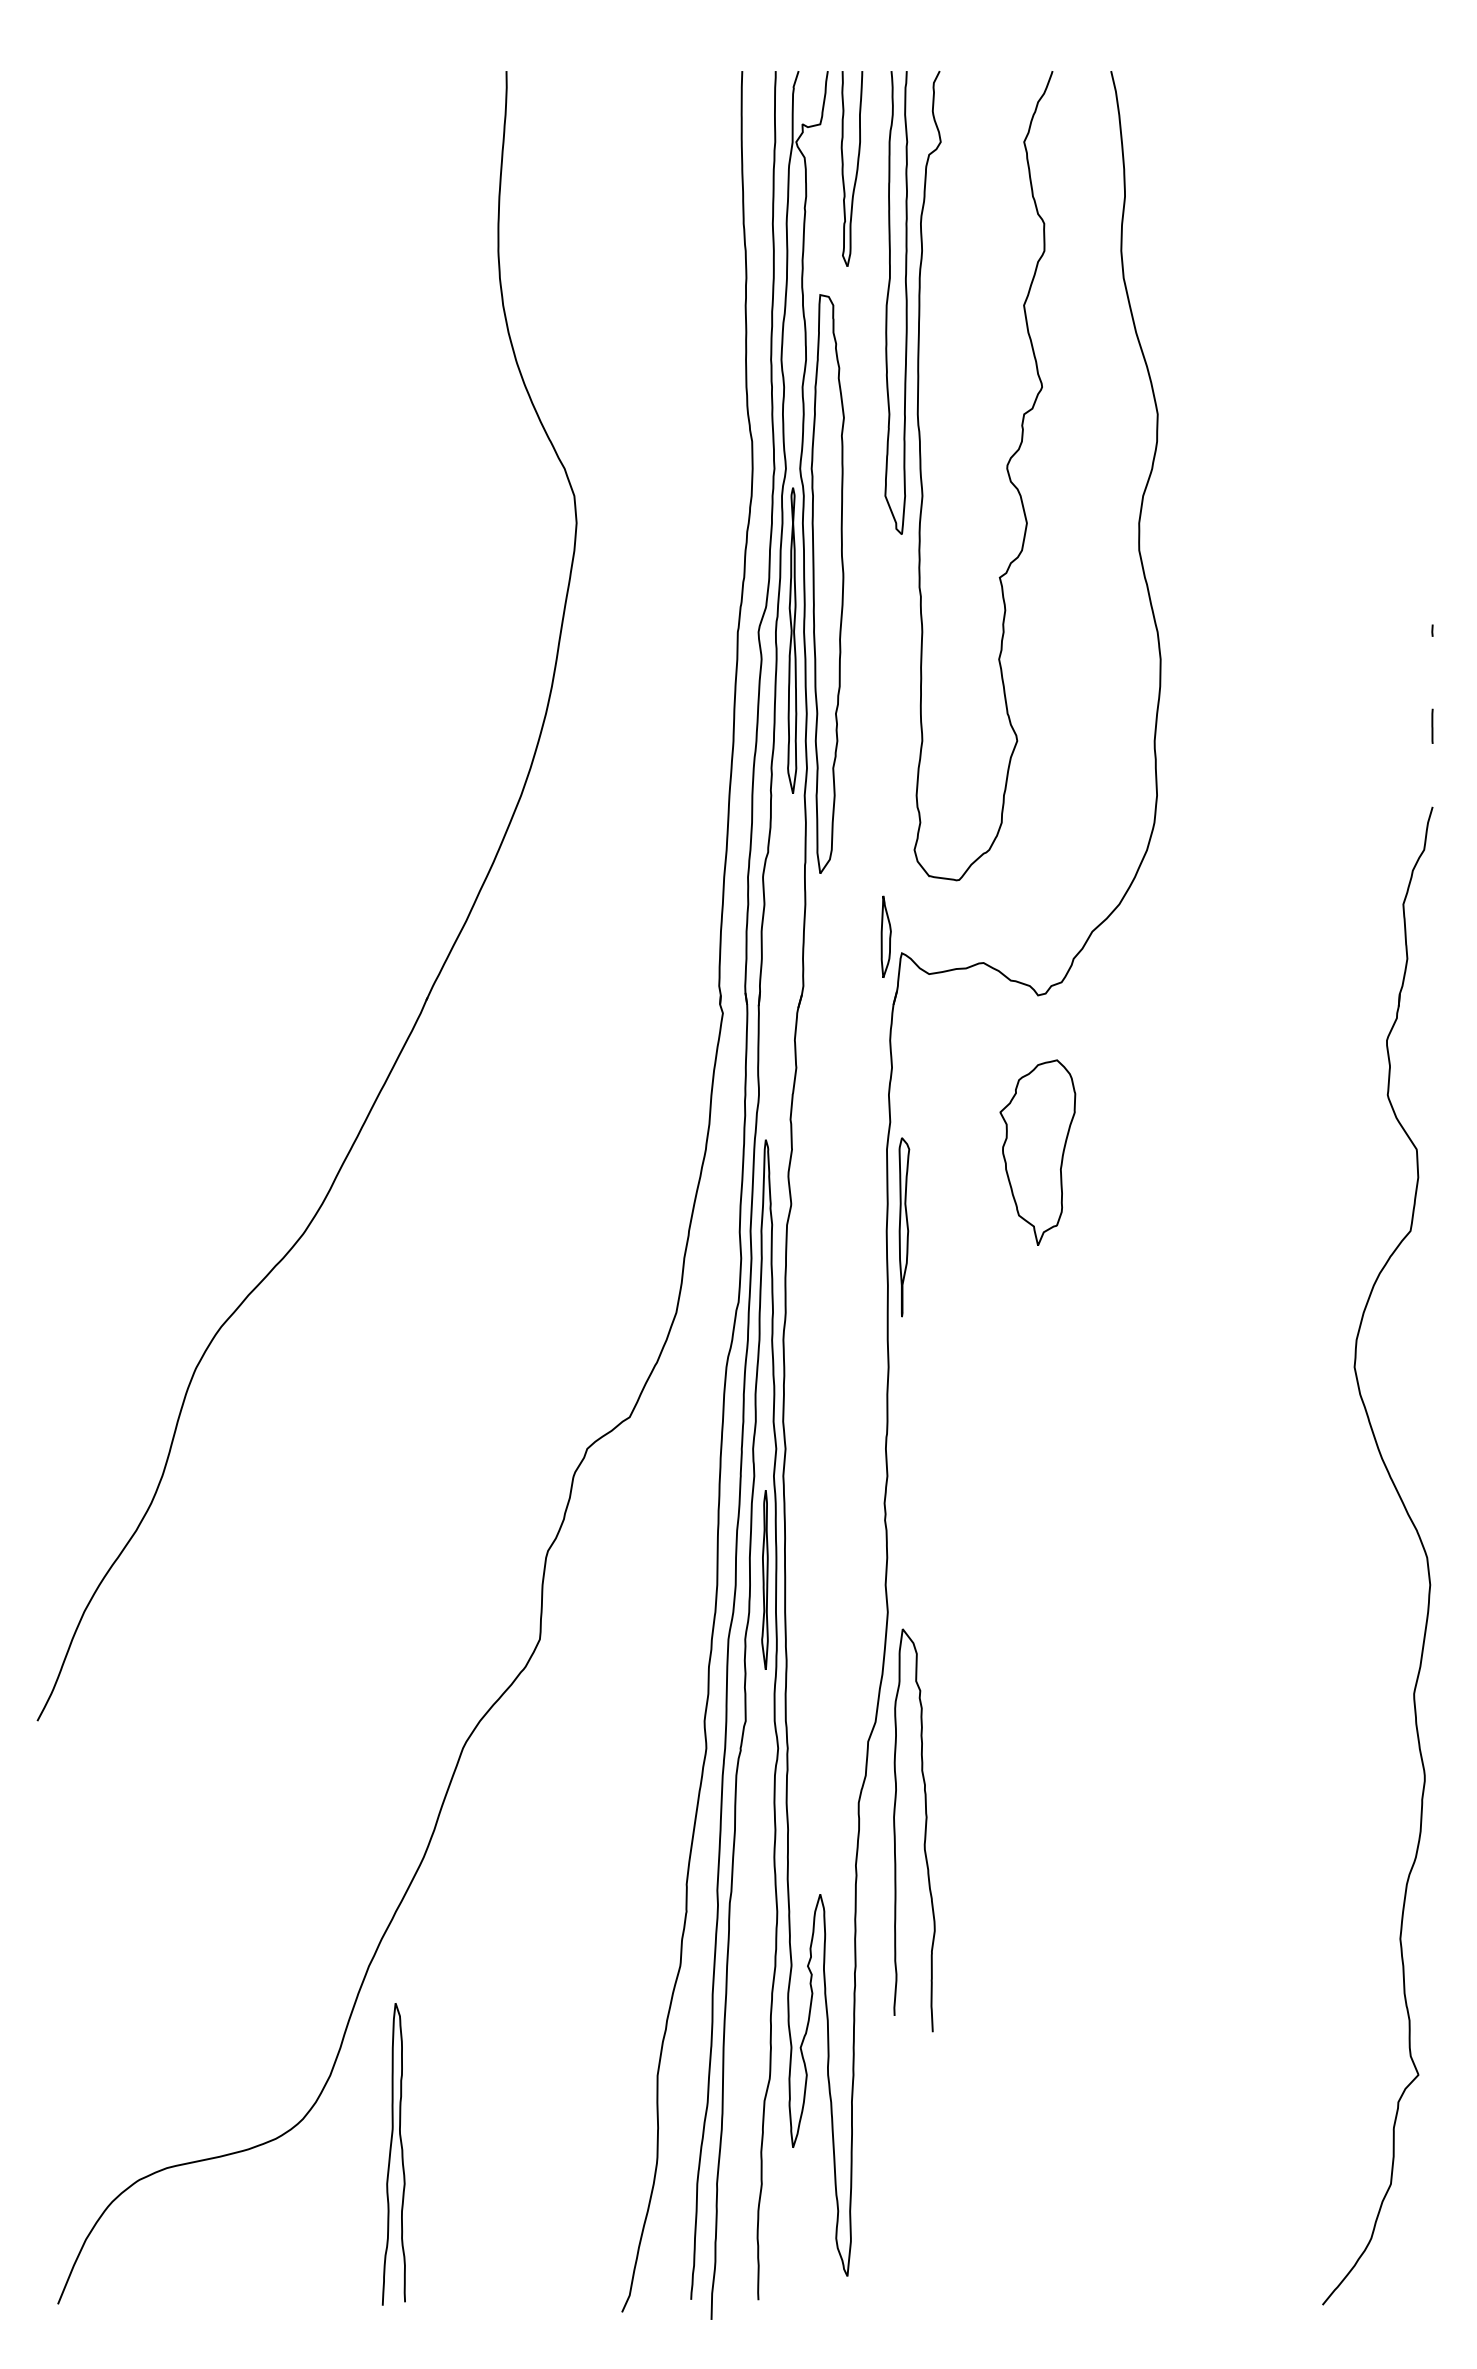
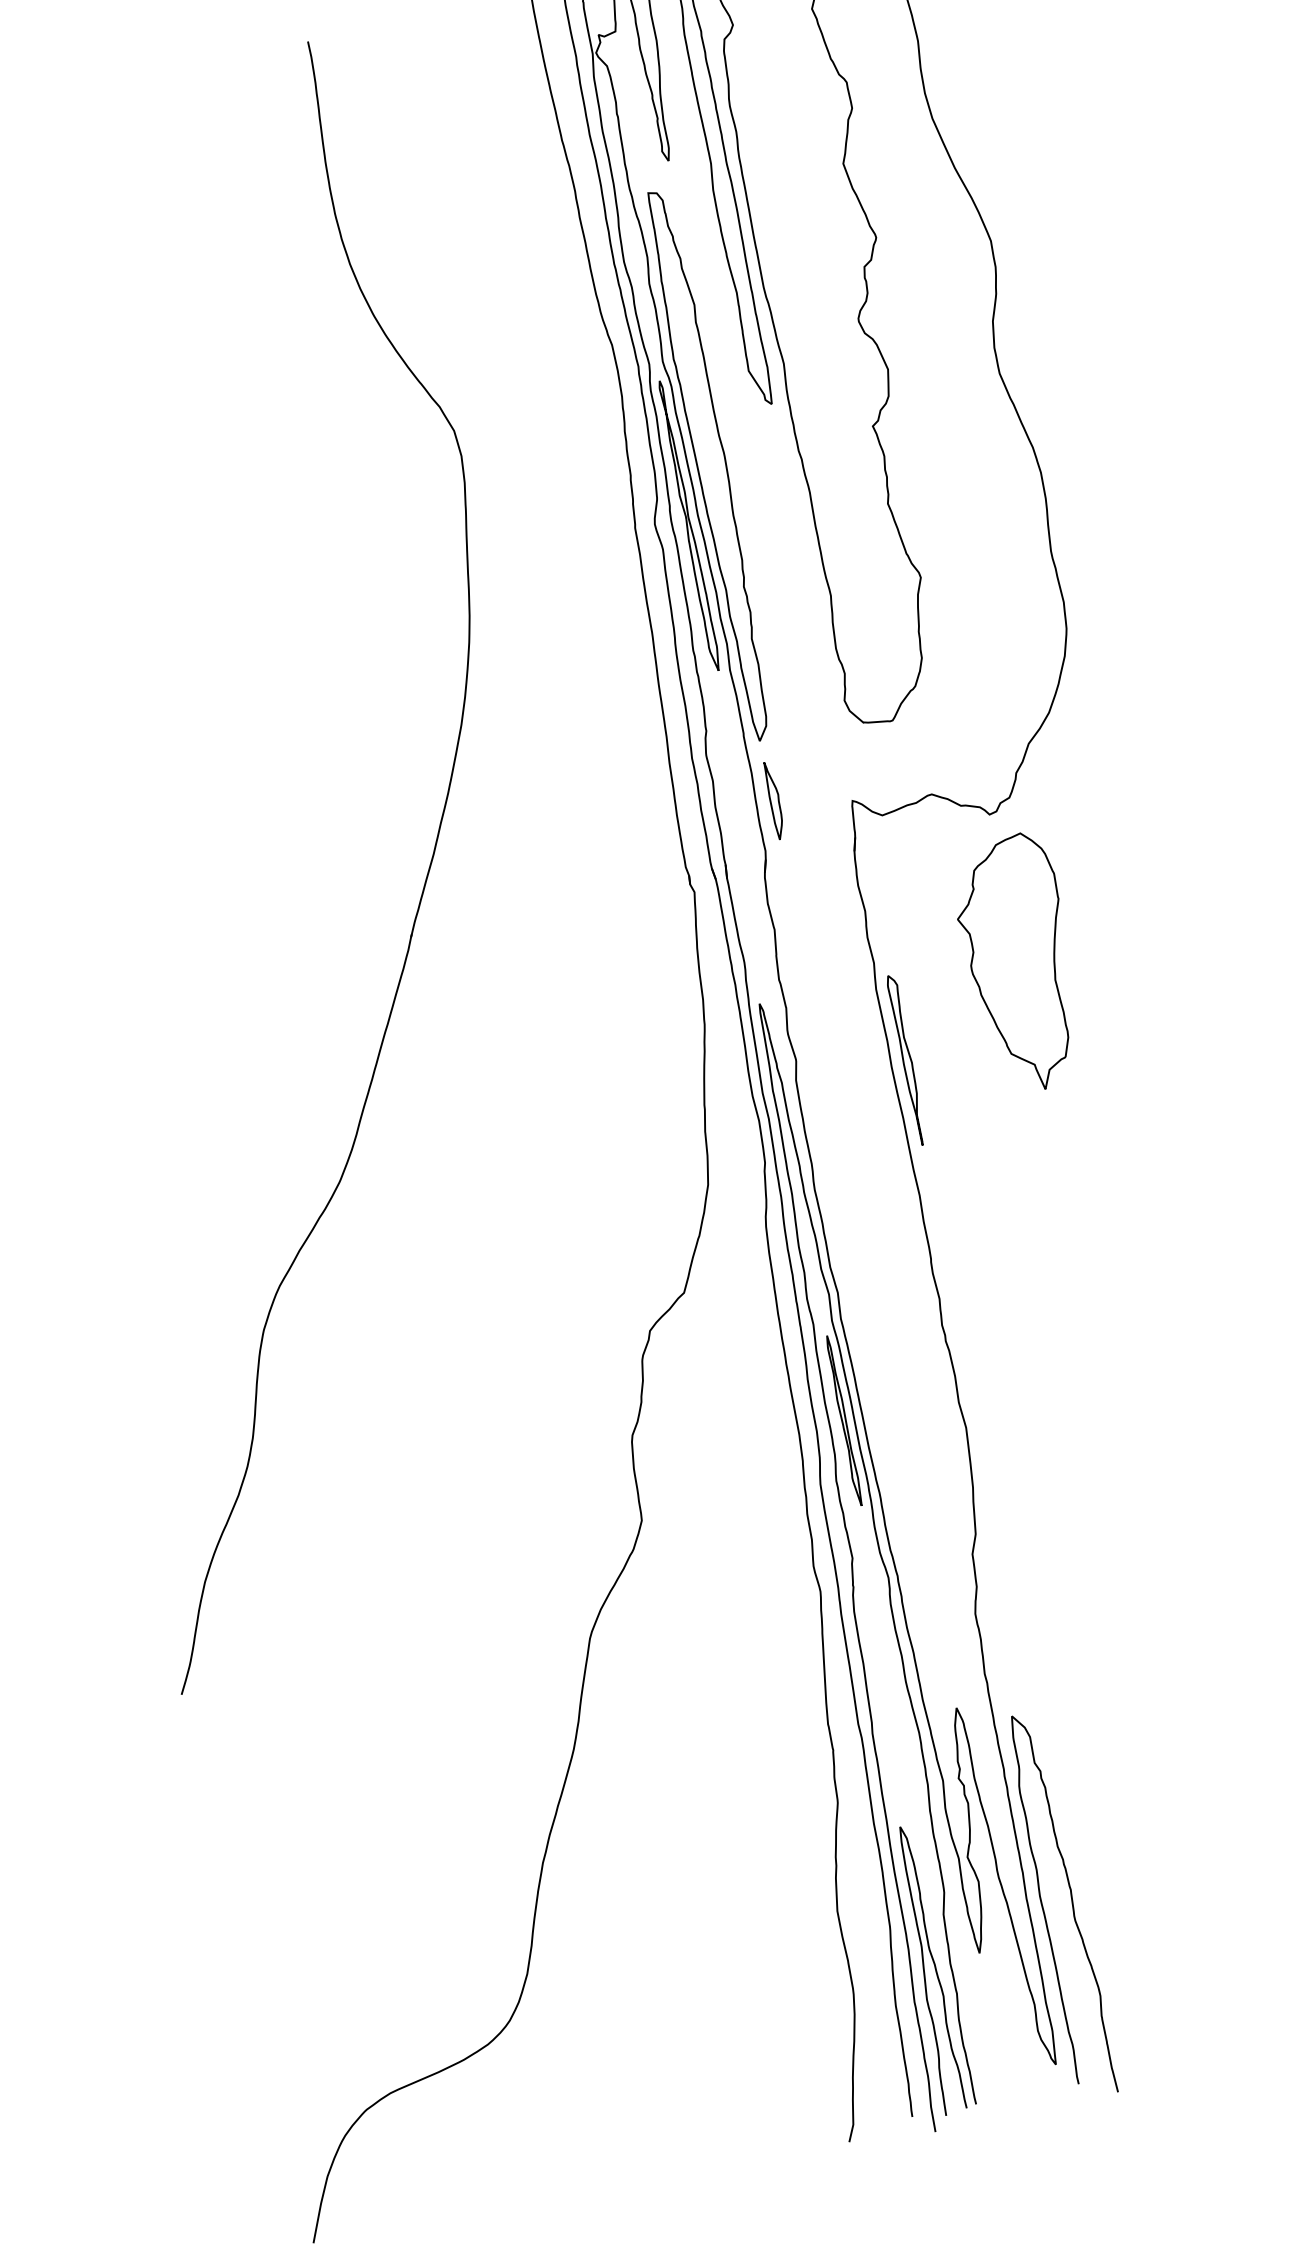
part: (885, 936) -> (774, 800), moved
part: (1037, 1152) -> (1019, 963), size x1.43
curve: (924, 1830) -> (1071, 1902), moved
curve: (391, 2152) -> (925, 1969), moved

